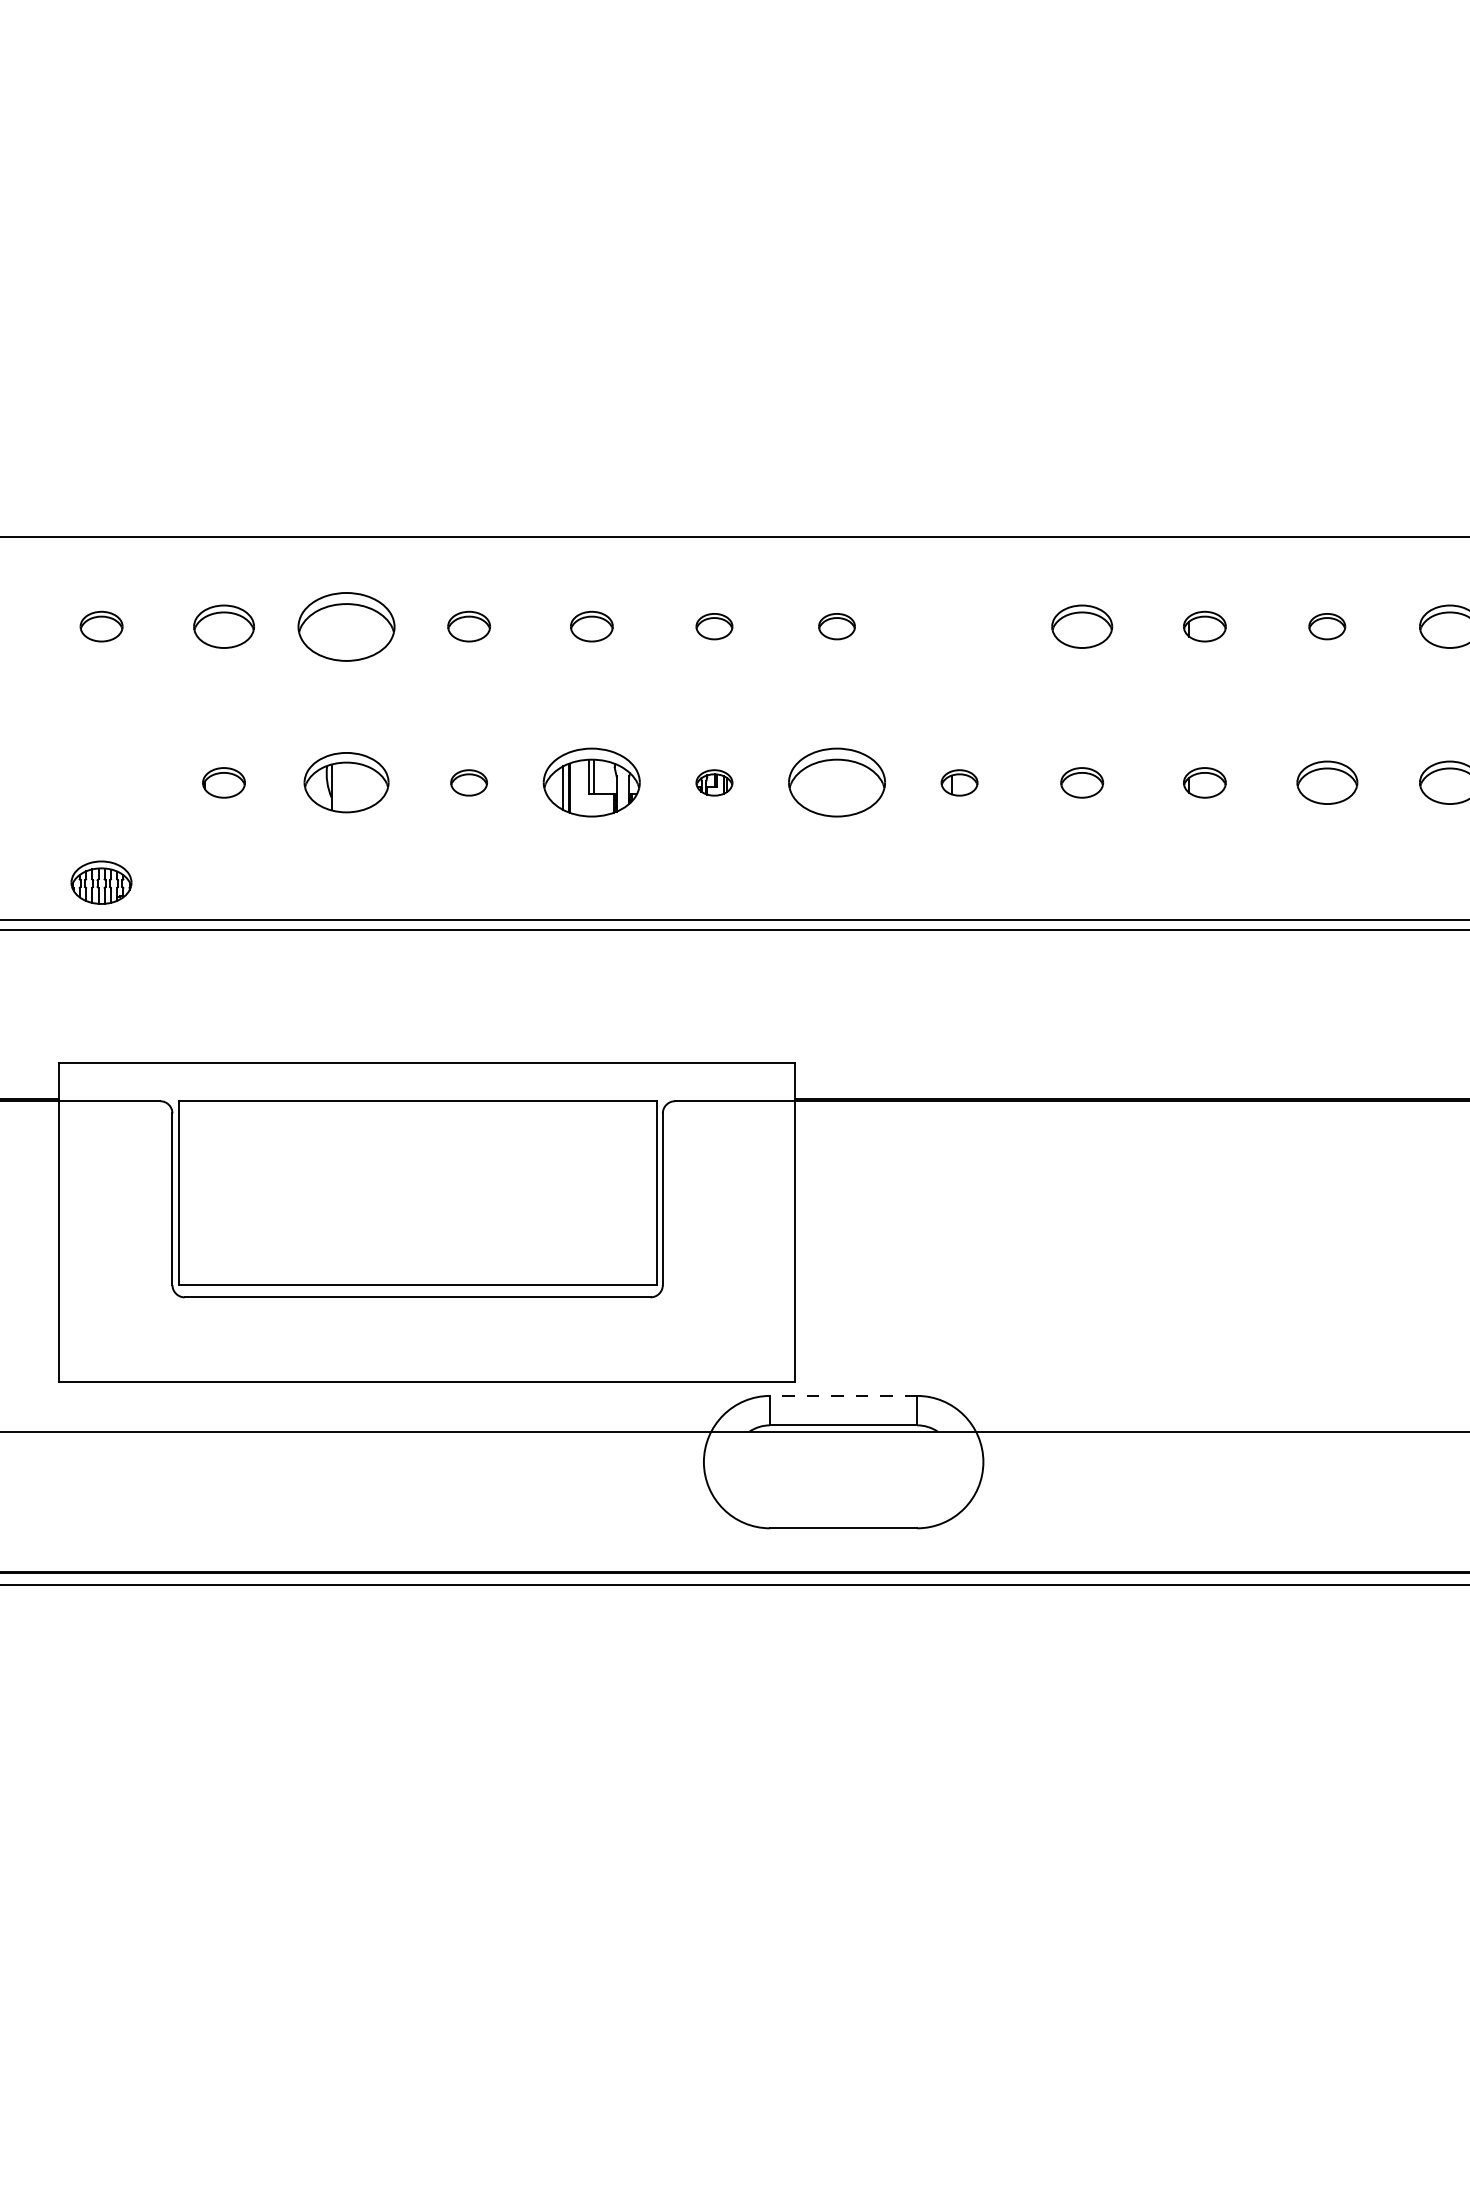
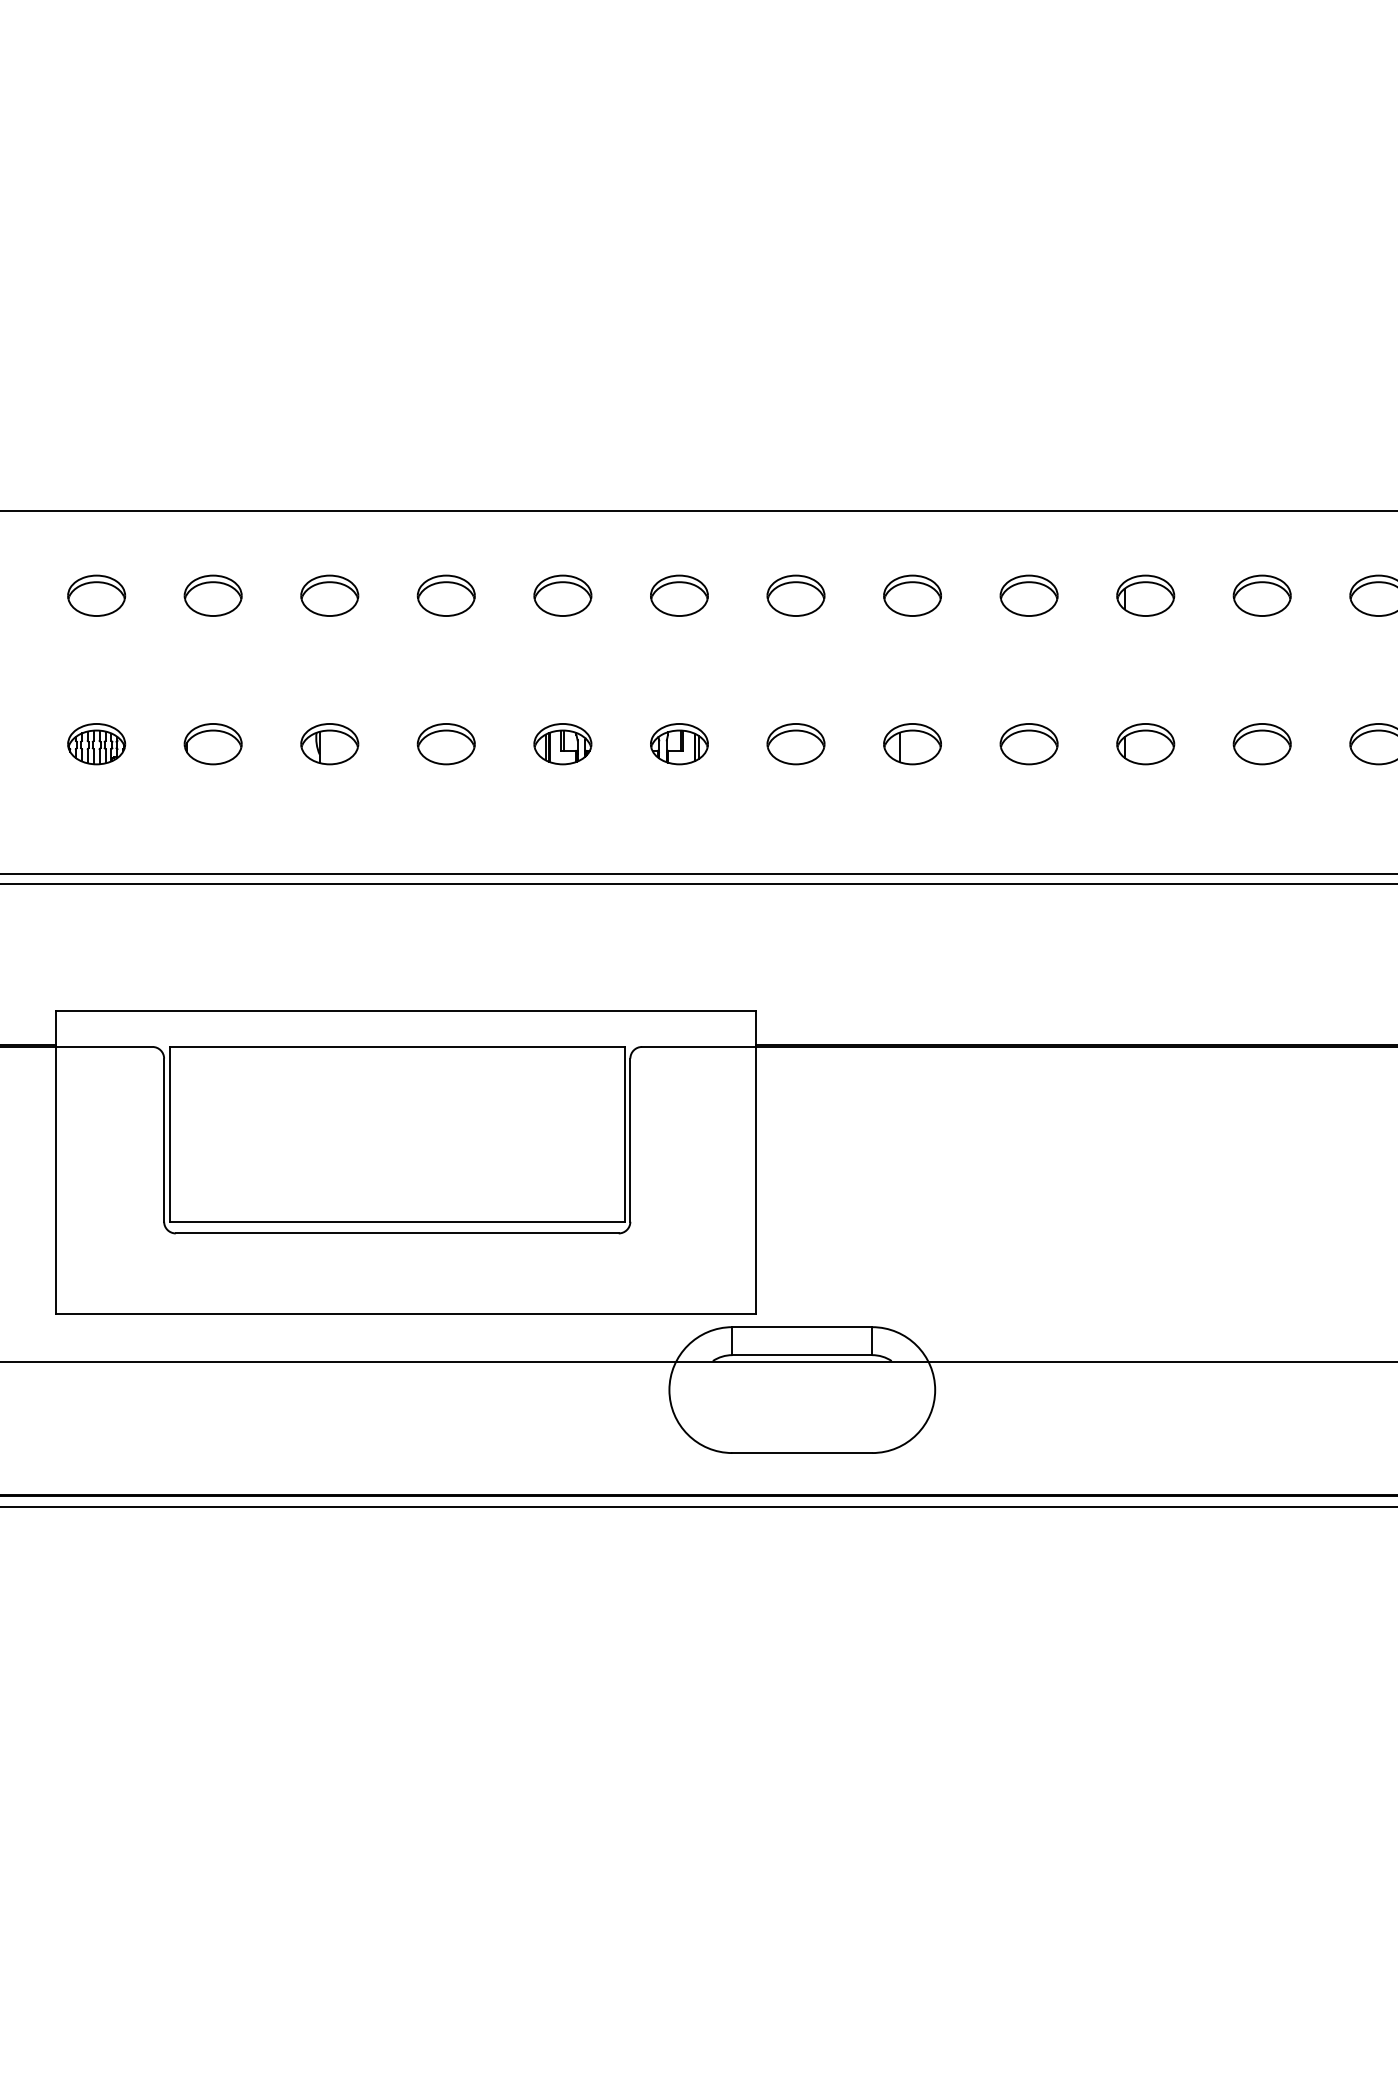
part: (101, 626) -> (96, 595), size x1.43
part: (346, 626) -> (329, 595), size x0.62
part: (468, 626) -> (445, 595), size x1.43
part: (591, 626) -> (562, 595), size x1.43
part: (714, 626) -> (679, 595), size x1.67
part: (836, 626) -> (795, 595), size x1.67
part: (959, 626) -> (912, 595), added
part: (1204, 626) -> (1145, 595), size x1.43
part: (1326, 626) -> (1261, 595), size x1.67
part: (223, 783) -> (212, 744), size x1.43
part: (346, 783) -> (329, 744), size x0.71
part: (468, 783) -> (445, 744), size x1.67
part: (591, 783) -> (562, 744), size x0.62
part: (714, 783) -> (679, 744), size x1.67
part: (836, 783) -> (795, 744), size x0.62
part: (959, 783) -> (912, 744), size x1.67
part: (1081, 783) -> (1028, 744), size x1.43
part: (1204, 783) -> (1145, 744), size x1.43
part: (101, 883) -> (96, 744), moved
line: (843, 1396) -> (802, 1327), dashed -> solid

